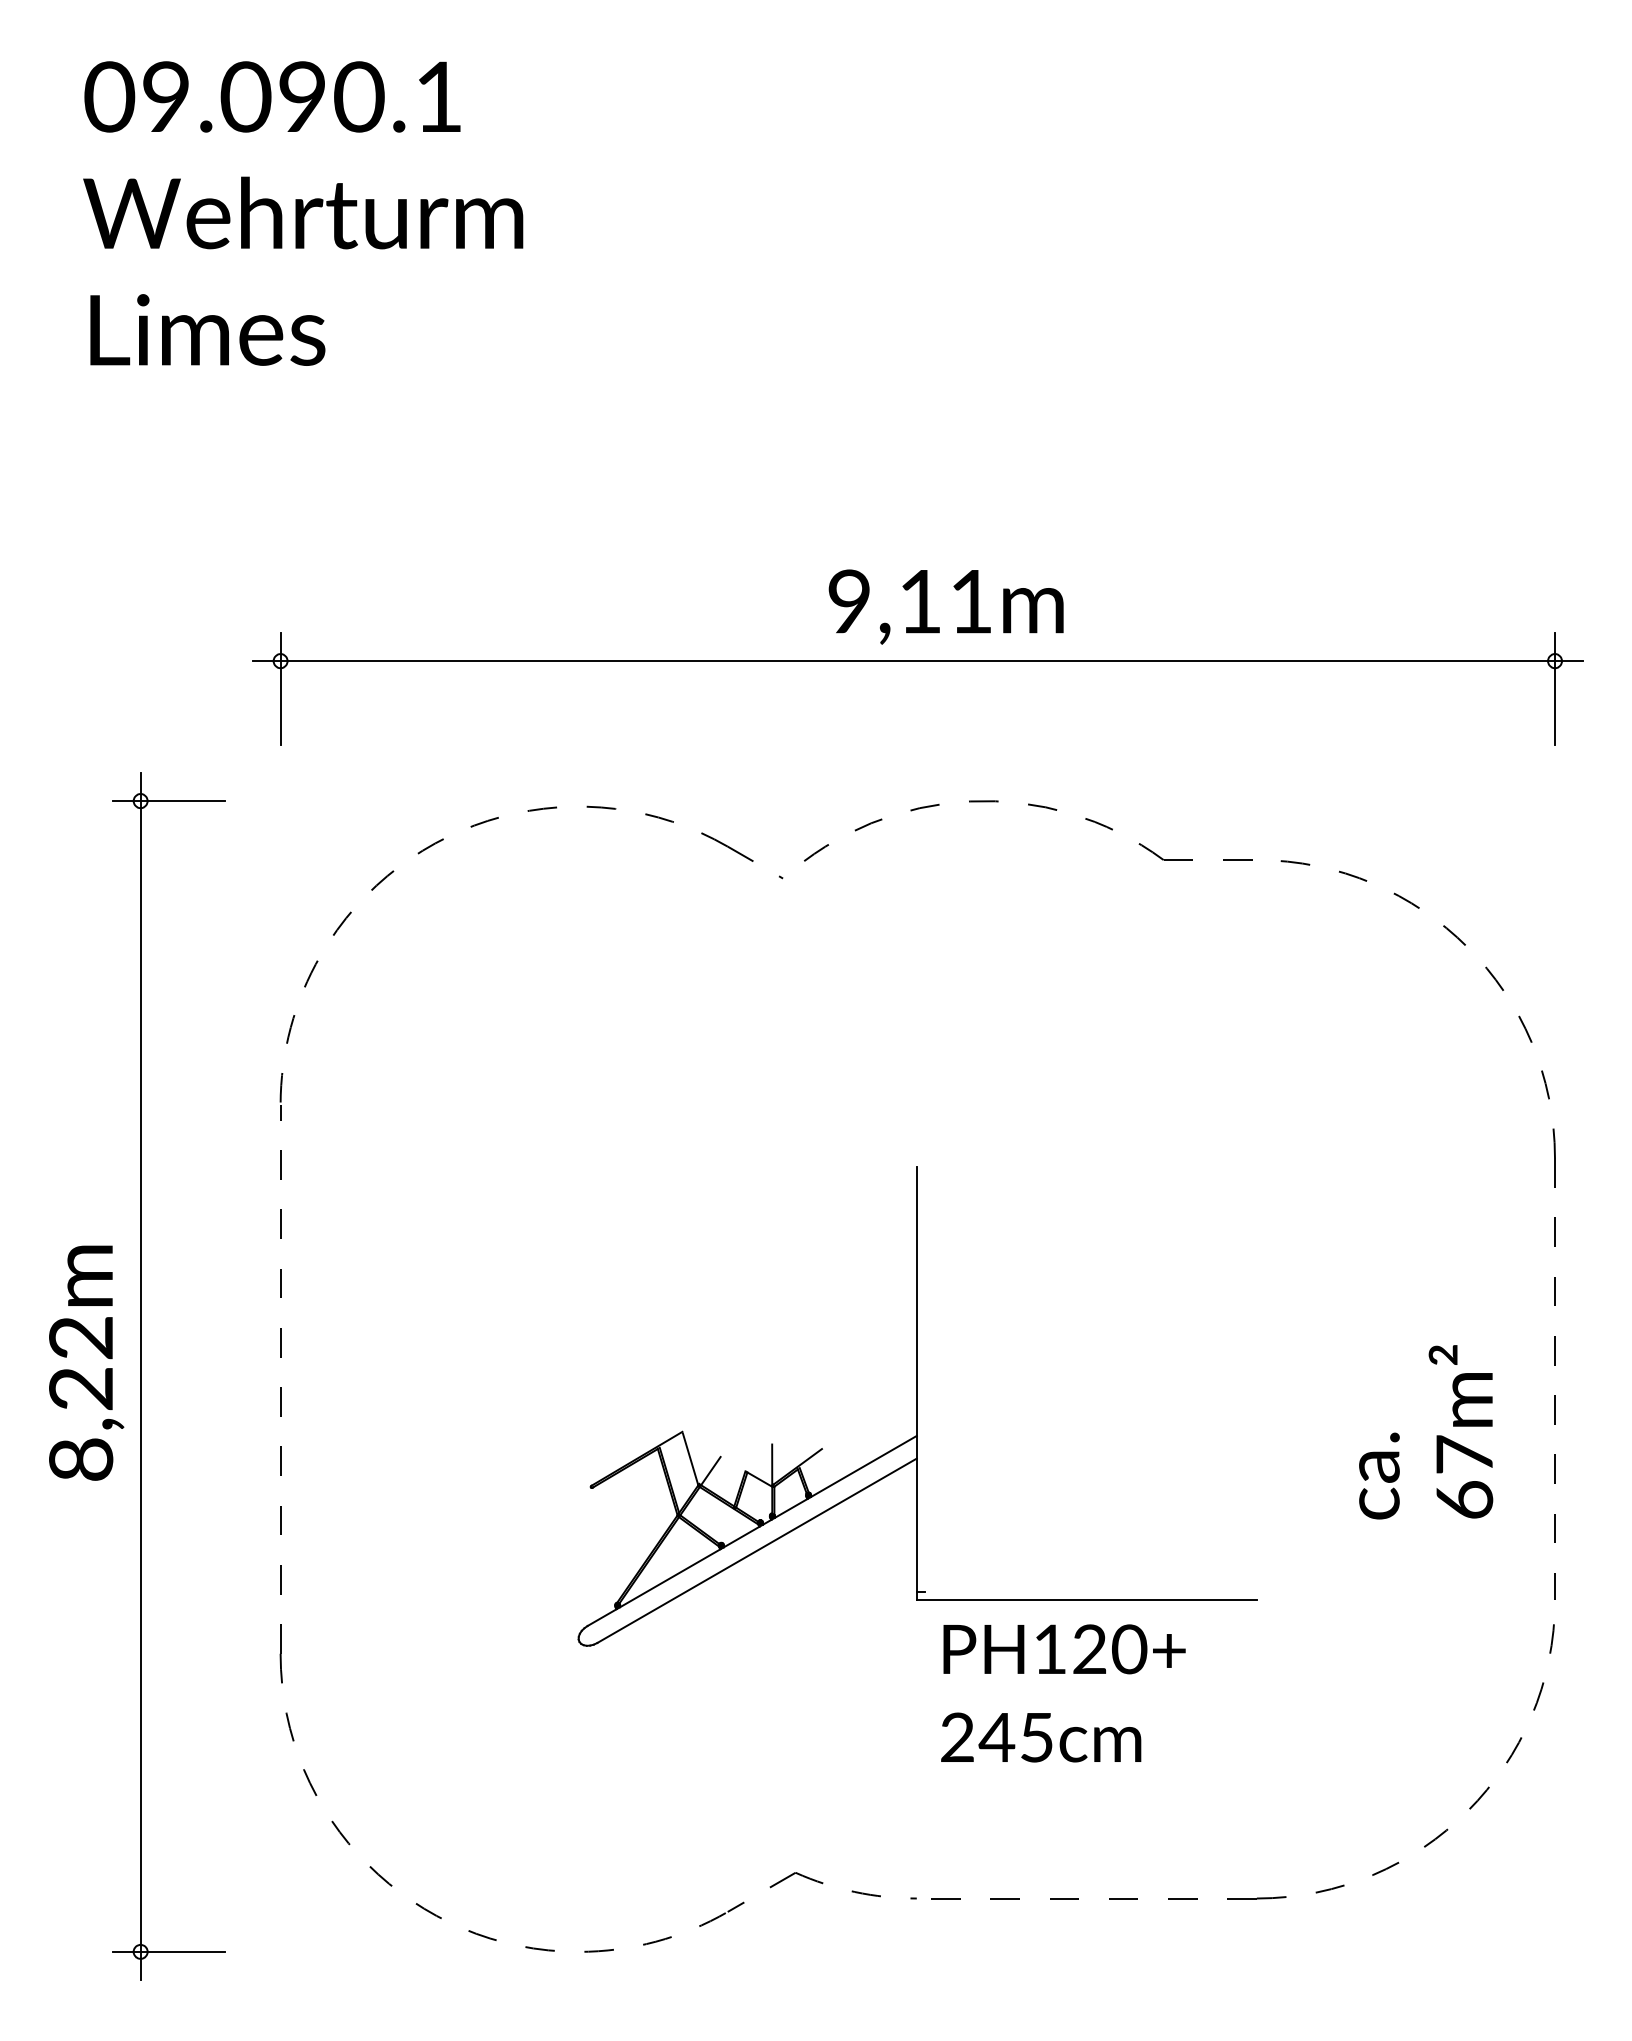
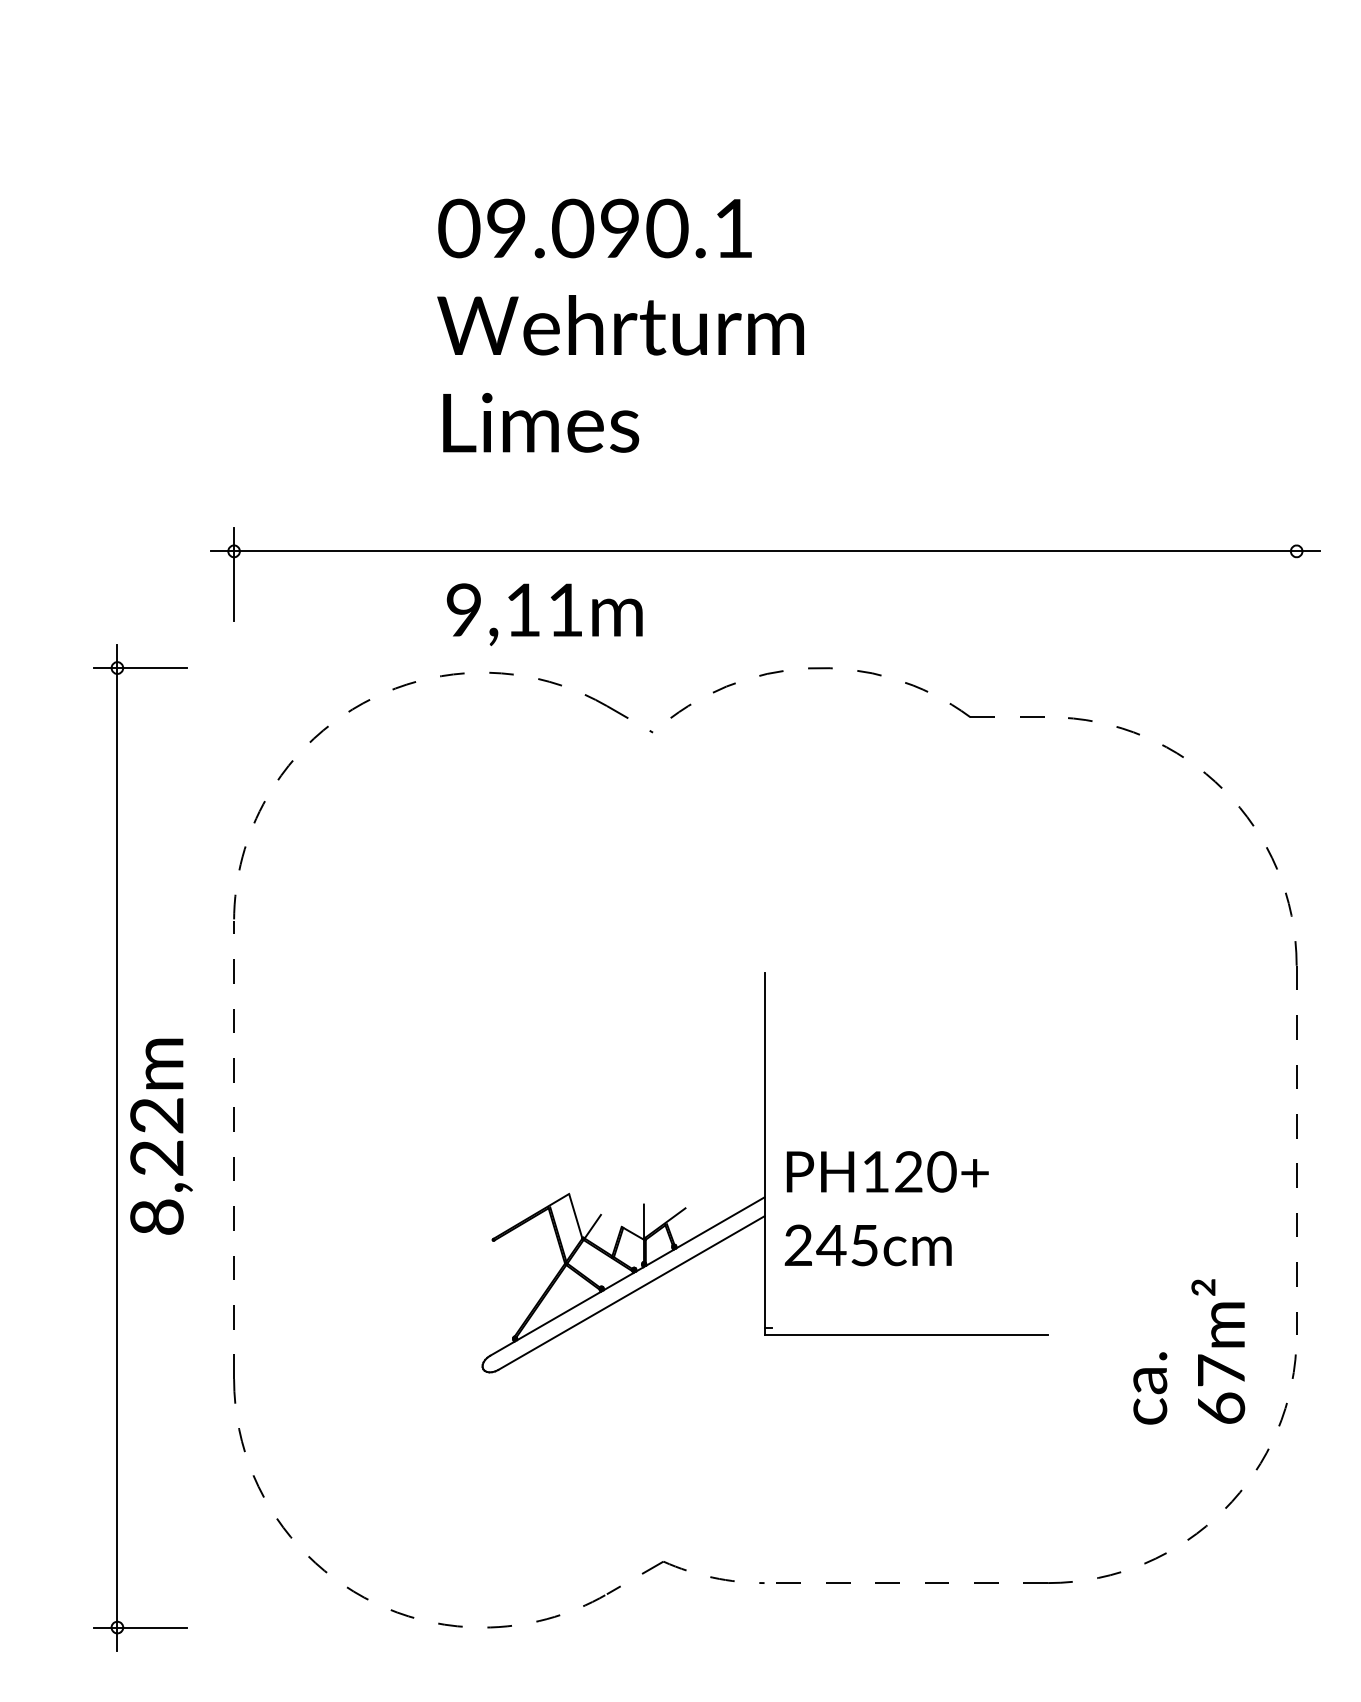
text: (303, 213) -> (620, 325), moved
text: (945, 606) -> (544, 614), moved
line: (1555, 689) -> (1297, 575), removed
text: (86, 1362) -> (161, 1136), moved
text: (1426, 1432) -> (1189, 1352), moved
text: (1063, 1693) -> (886, 1208), moved

